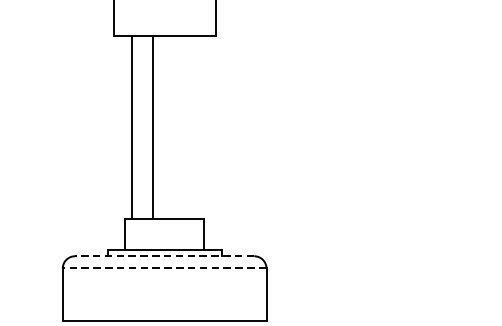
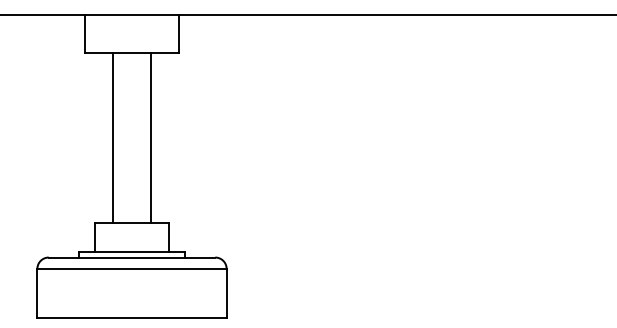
line: (132, 128) -> (113, 138), moved
line: (152, 128) -> (150, 138), moved
line: (164, 256) -> (131, 257), dashed -> solid
line: (165, 268) -> (132, 268), dashed -> solid

